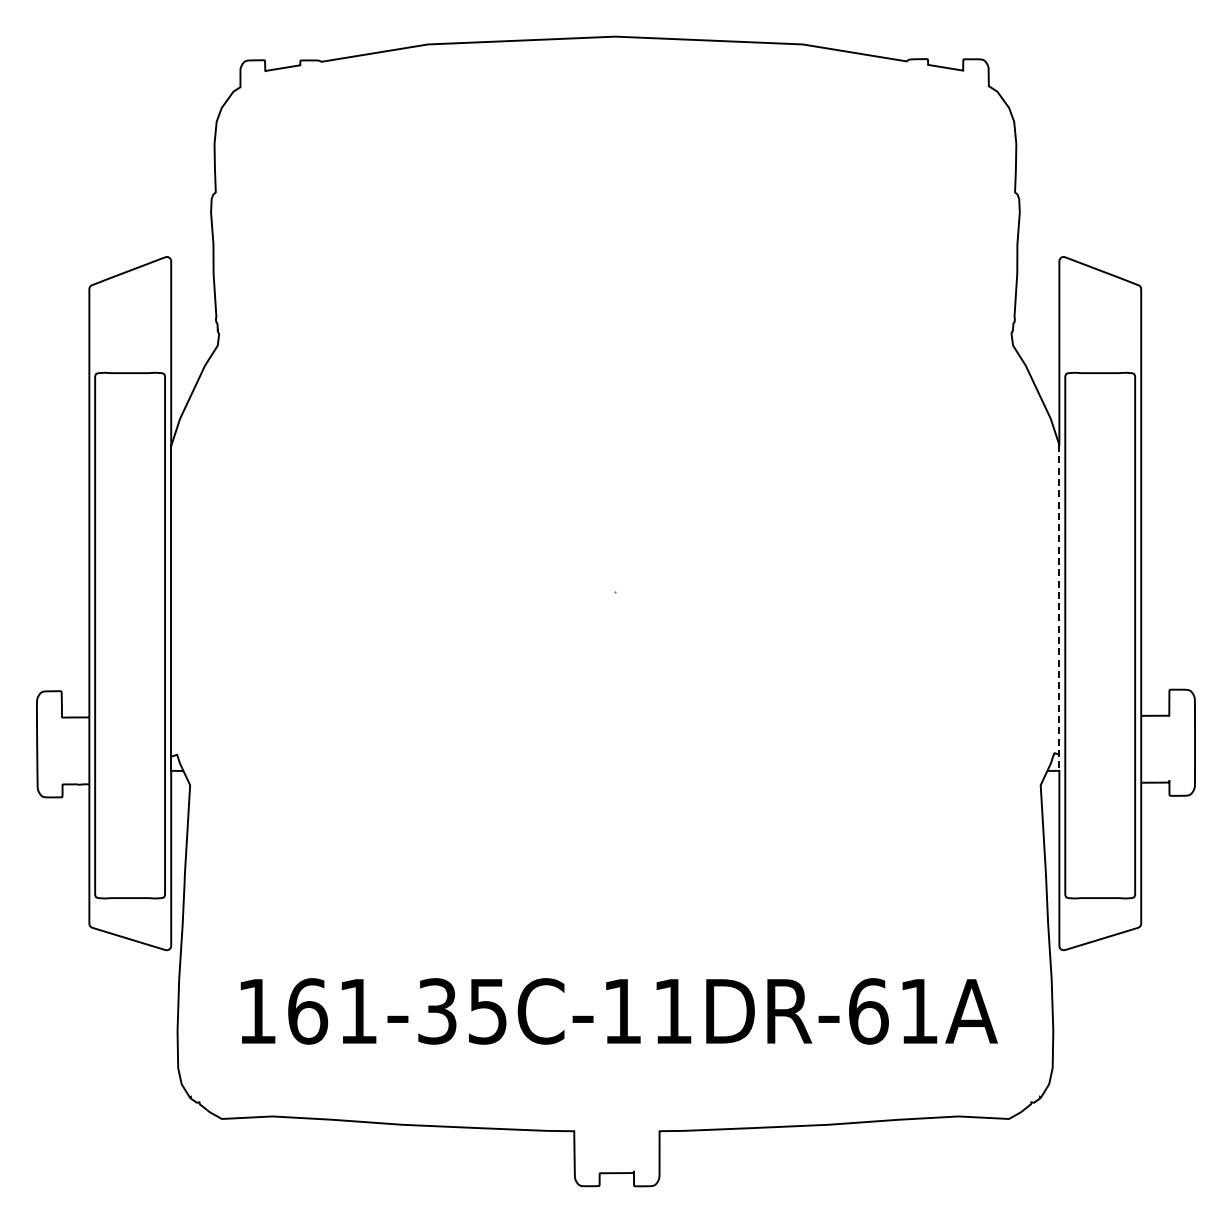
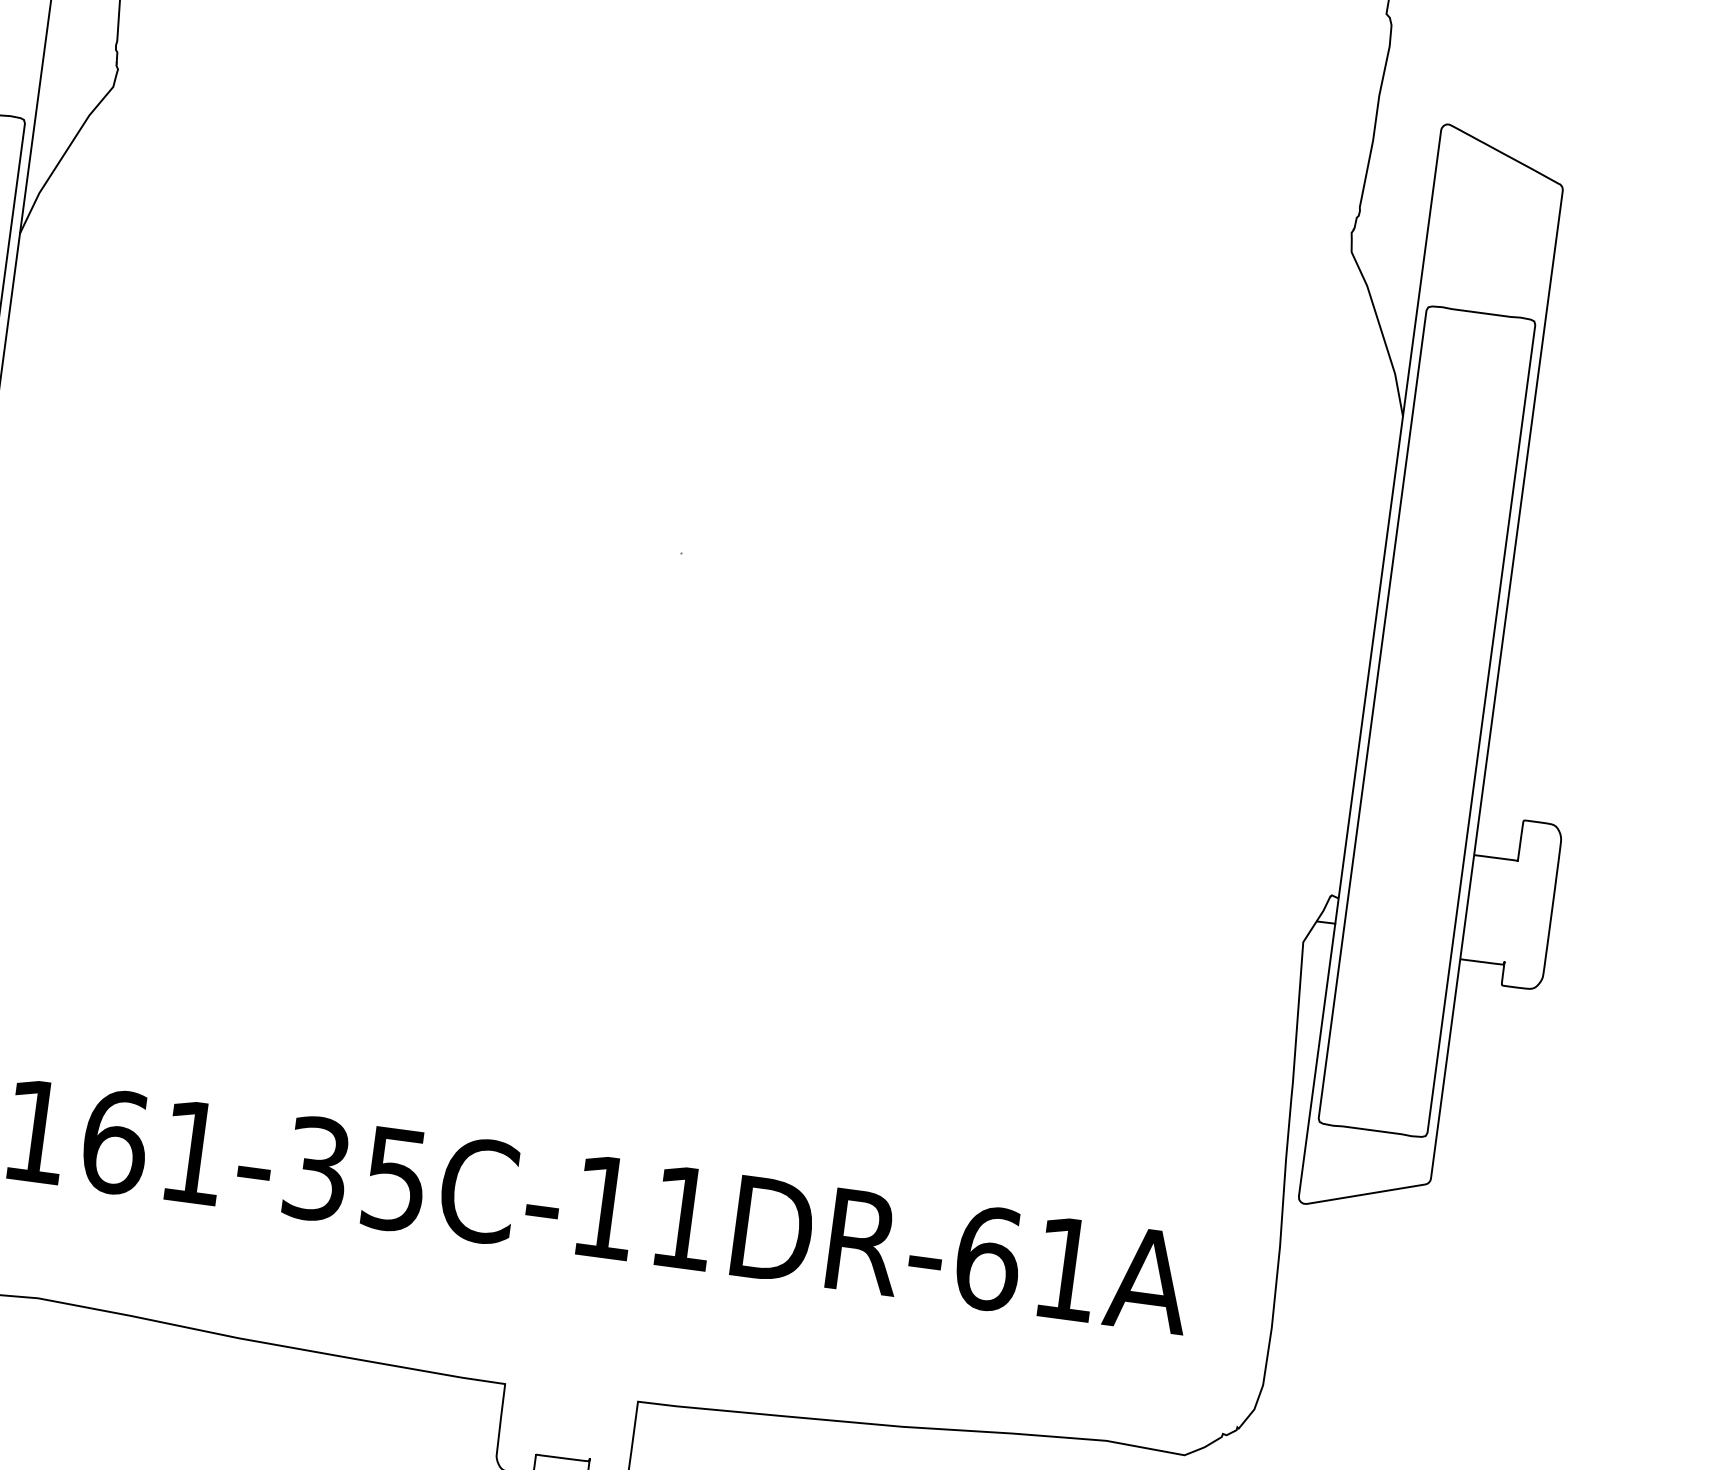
line: (1059, 607) -> (1369, 669), dashed -> solid

